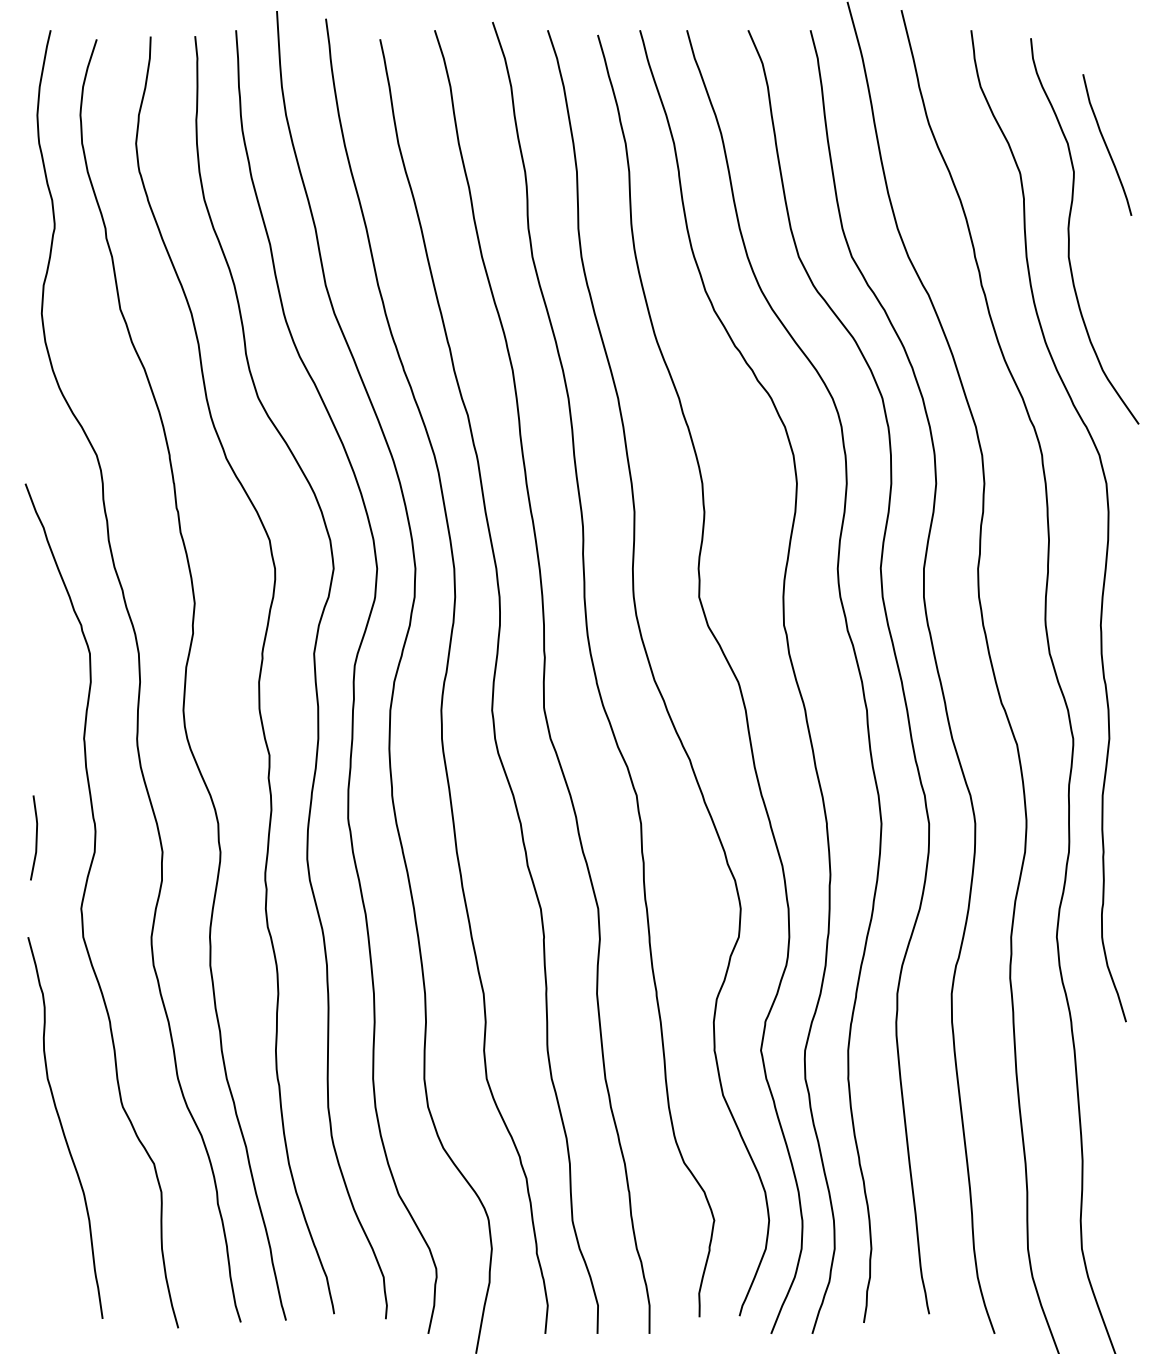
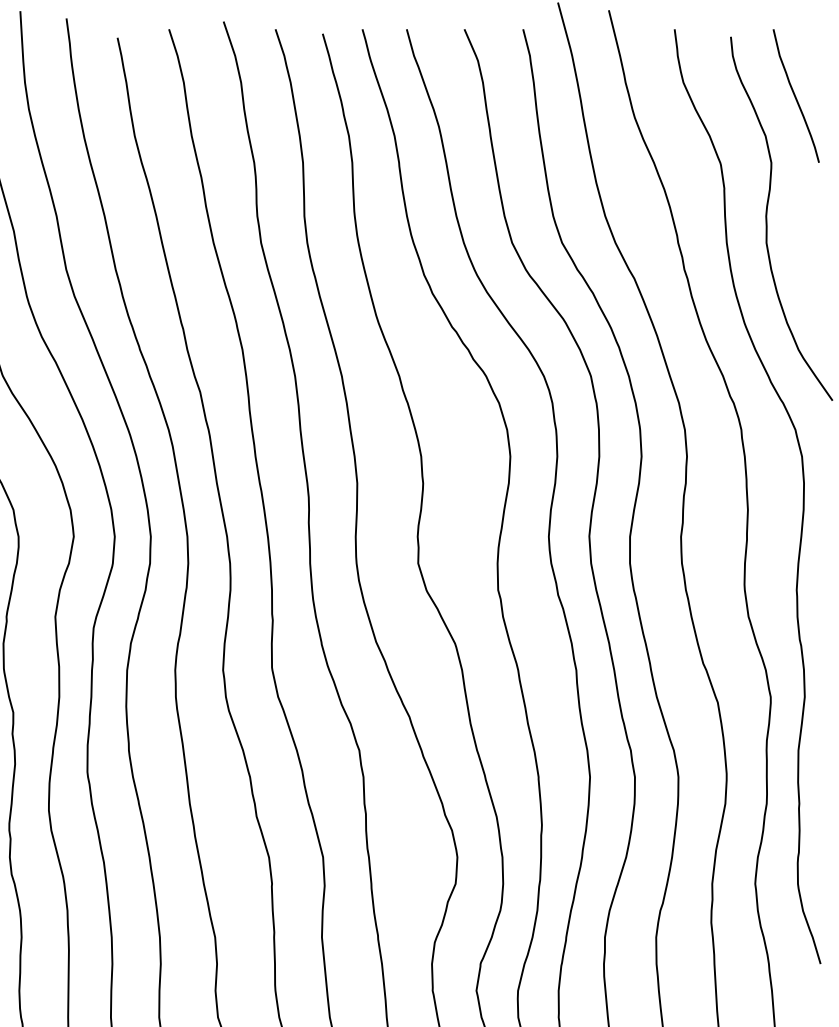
curve: (1106, 144) -> (795, 95), moved

